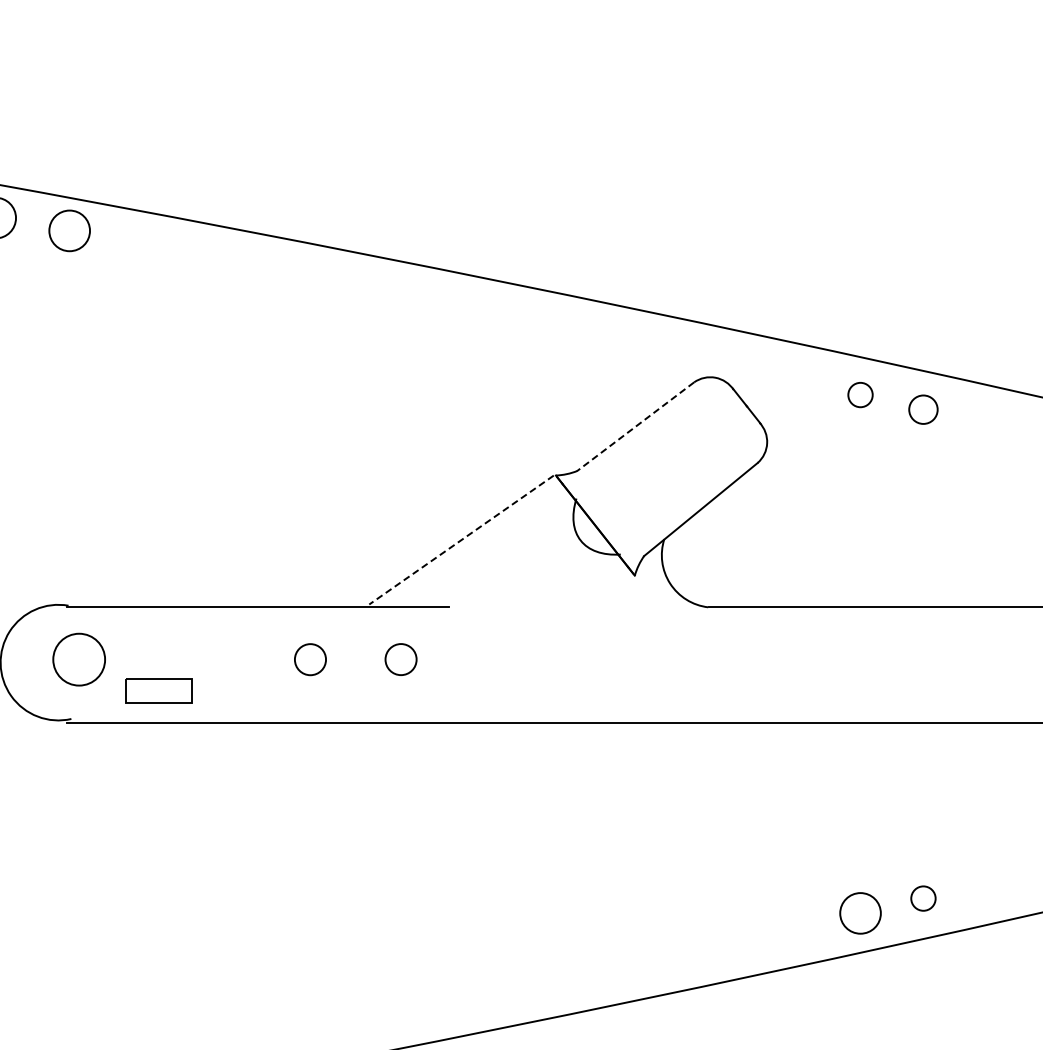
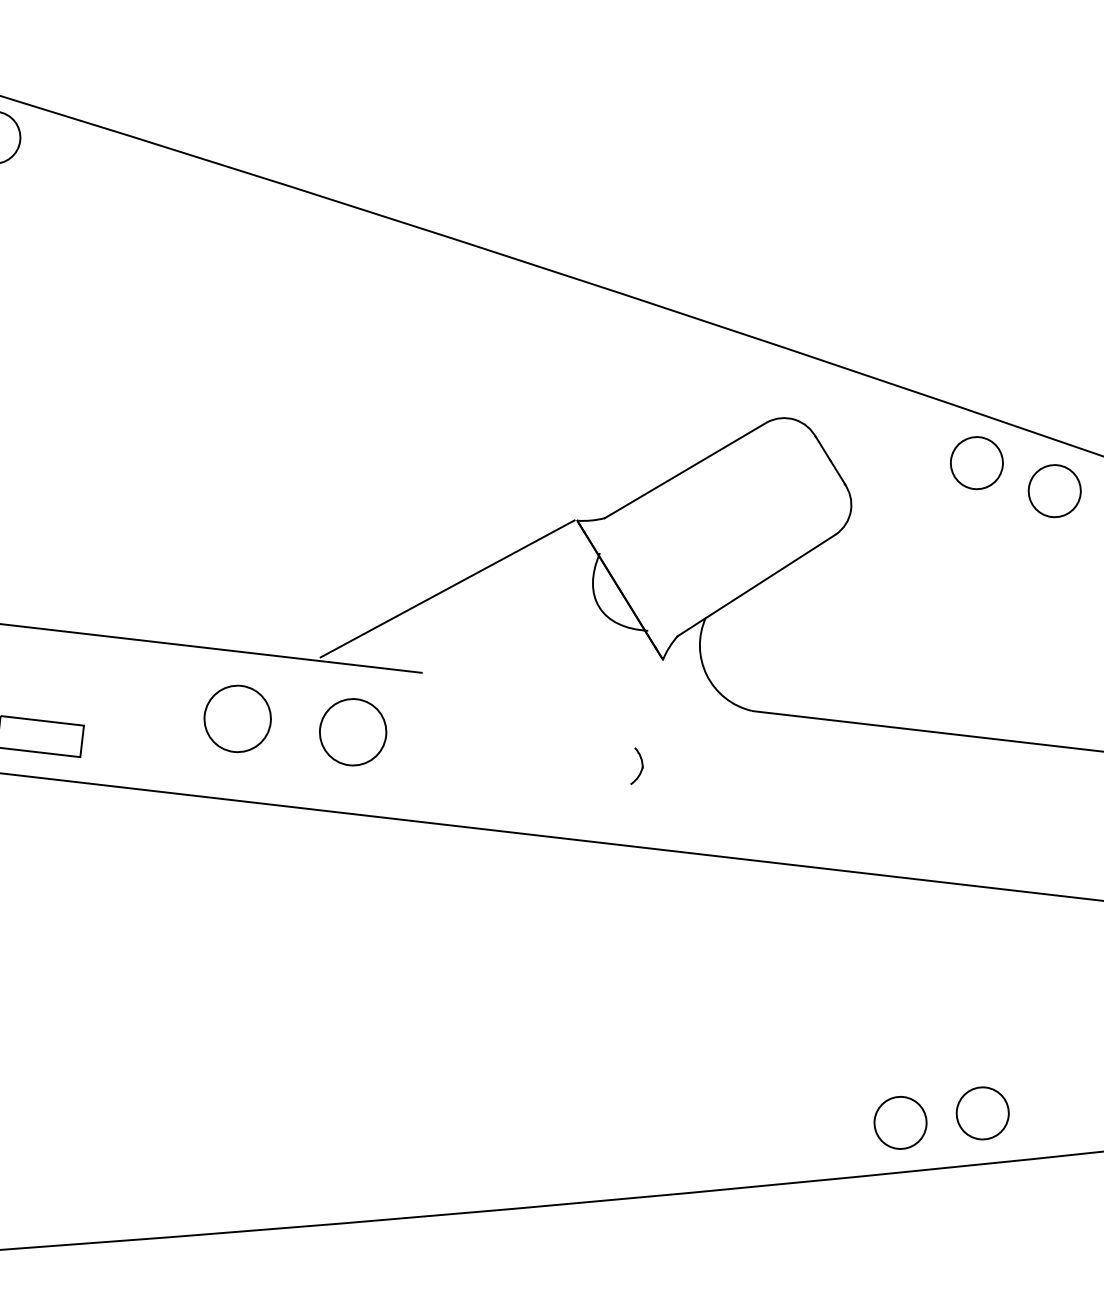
circle: (860, 394) -> (976, 462), size x1.67
circle: (923, 409) -> (1054, 490), size x1.43
line: (635, 426) -> (685, 469), dashed -> solid
line: (461, 540) -> (447, 589), dashed -> solid
circle: (310, 659) -> (237, 718), size x1.67
circle: (400, 659) -> (352, 731), size x1.67
part: (624, 660) -> (637, 766), added
circle: (923, 898) -> (982, 1113), size x1.67

